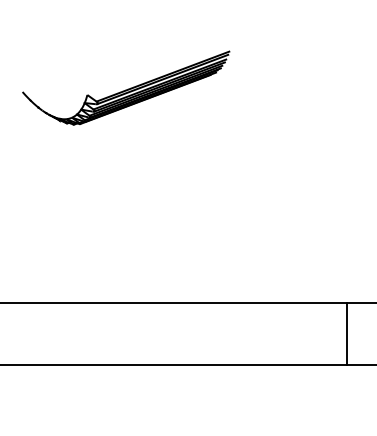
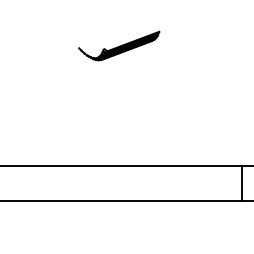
part: (125, 87) -> (118, 45), size x0.7

